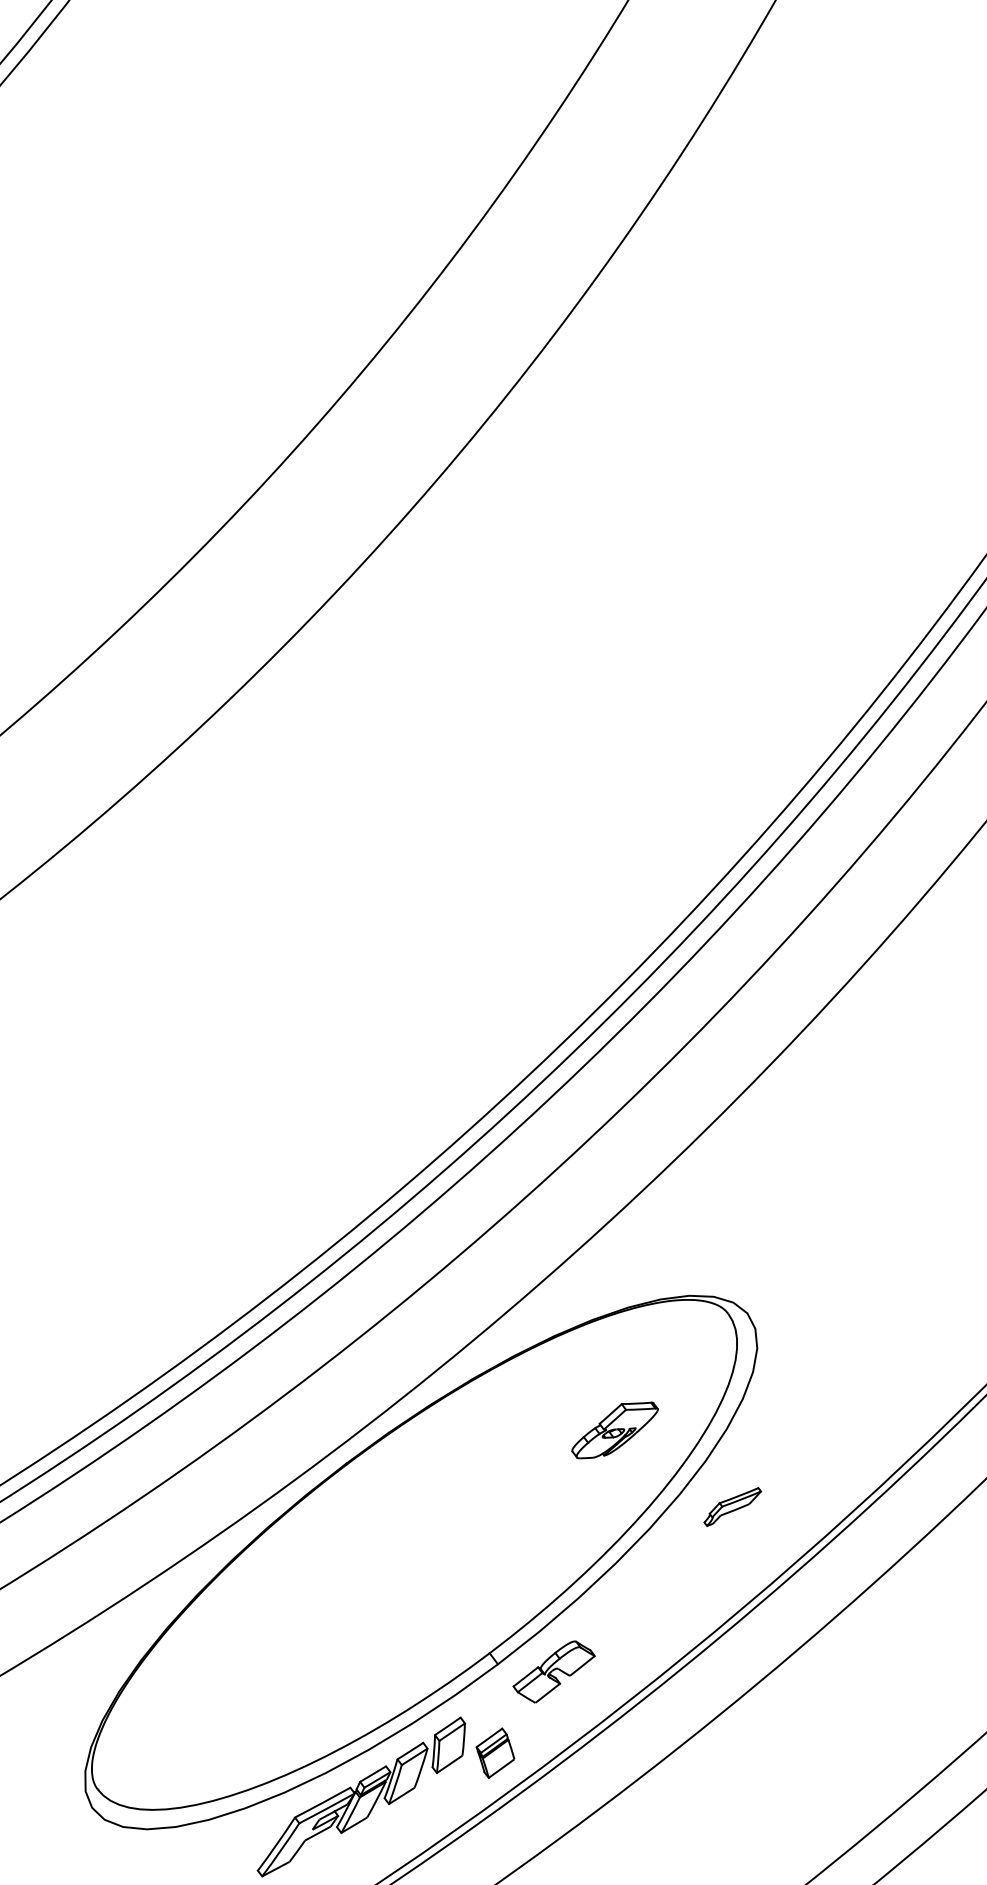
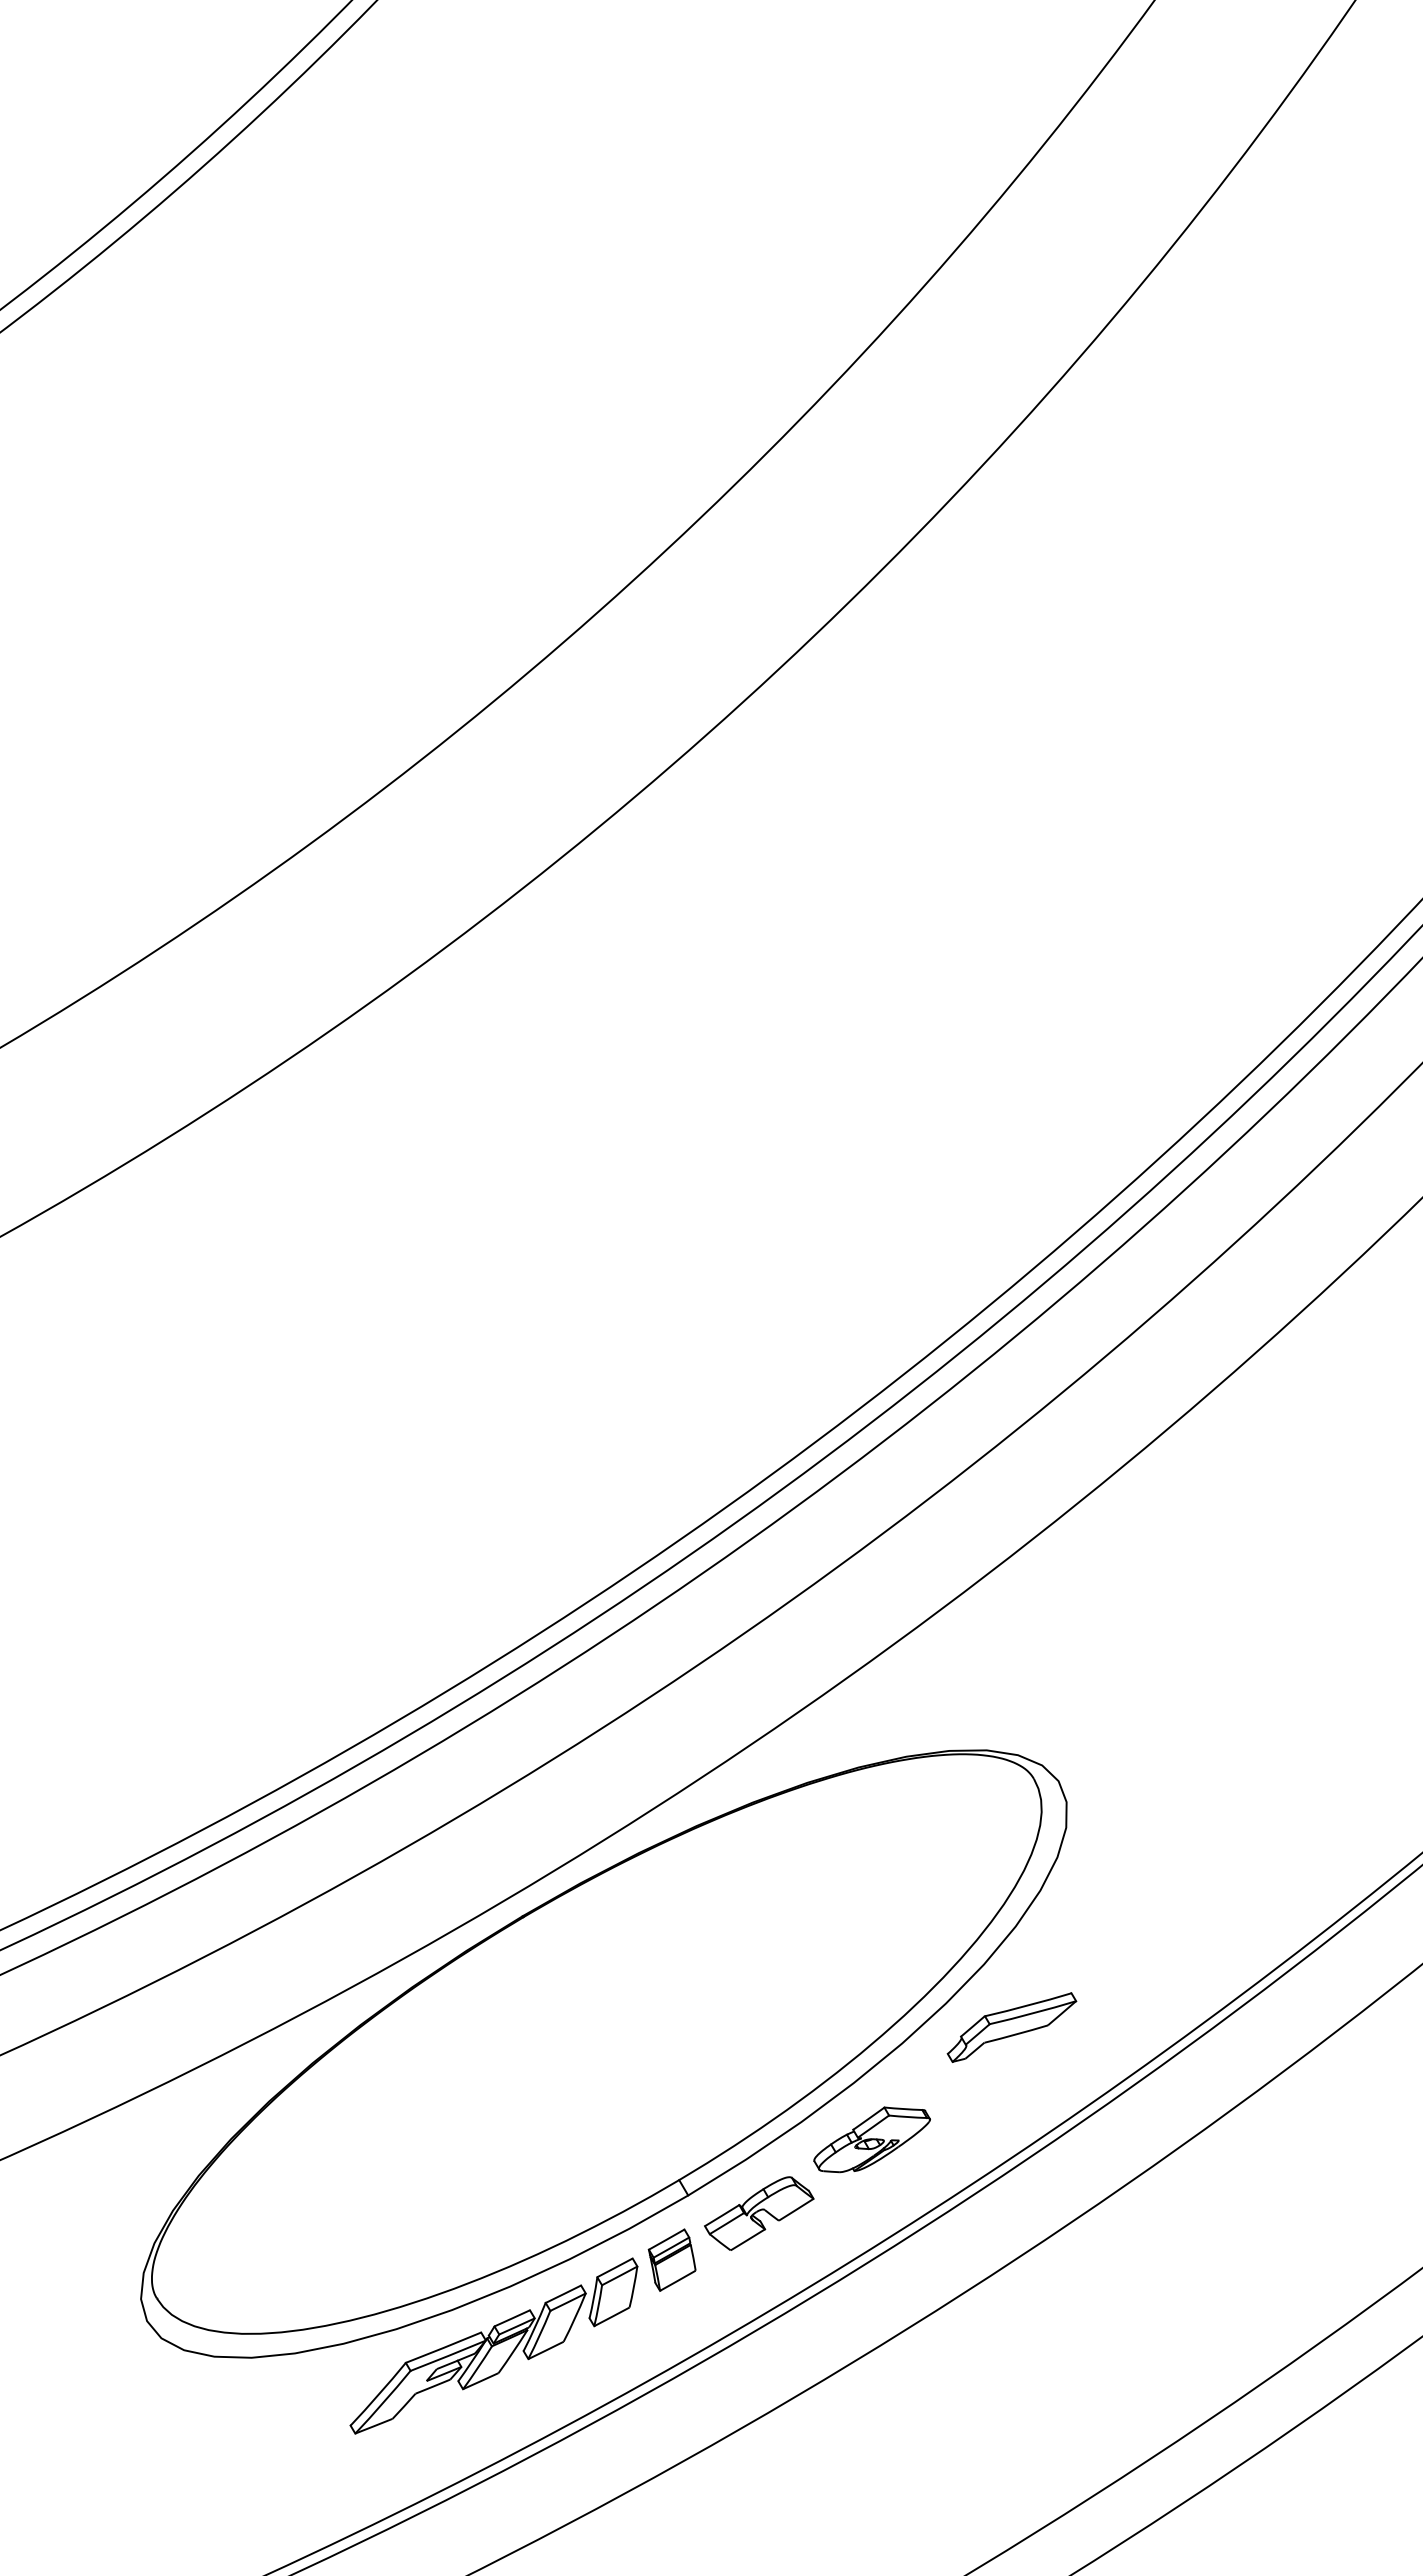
part: (614, 1429) -> (871, 2139), moved
part: (732, 1507) -> (1011, 2027), size x1.67
part: (494, 1752) -> (671, 2259), moved

